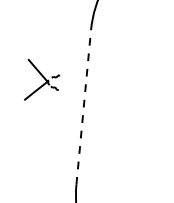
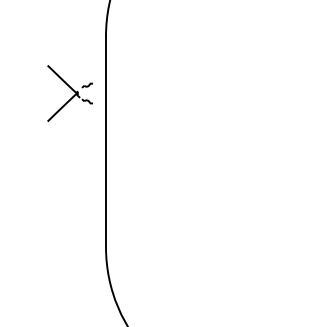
part: (42, 81) -> (69, 93), moved
line: (84, 107) -> (106, 141), dashed -> solid

